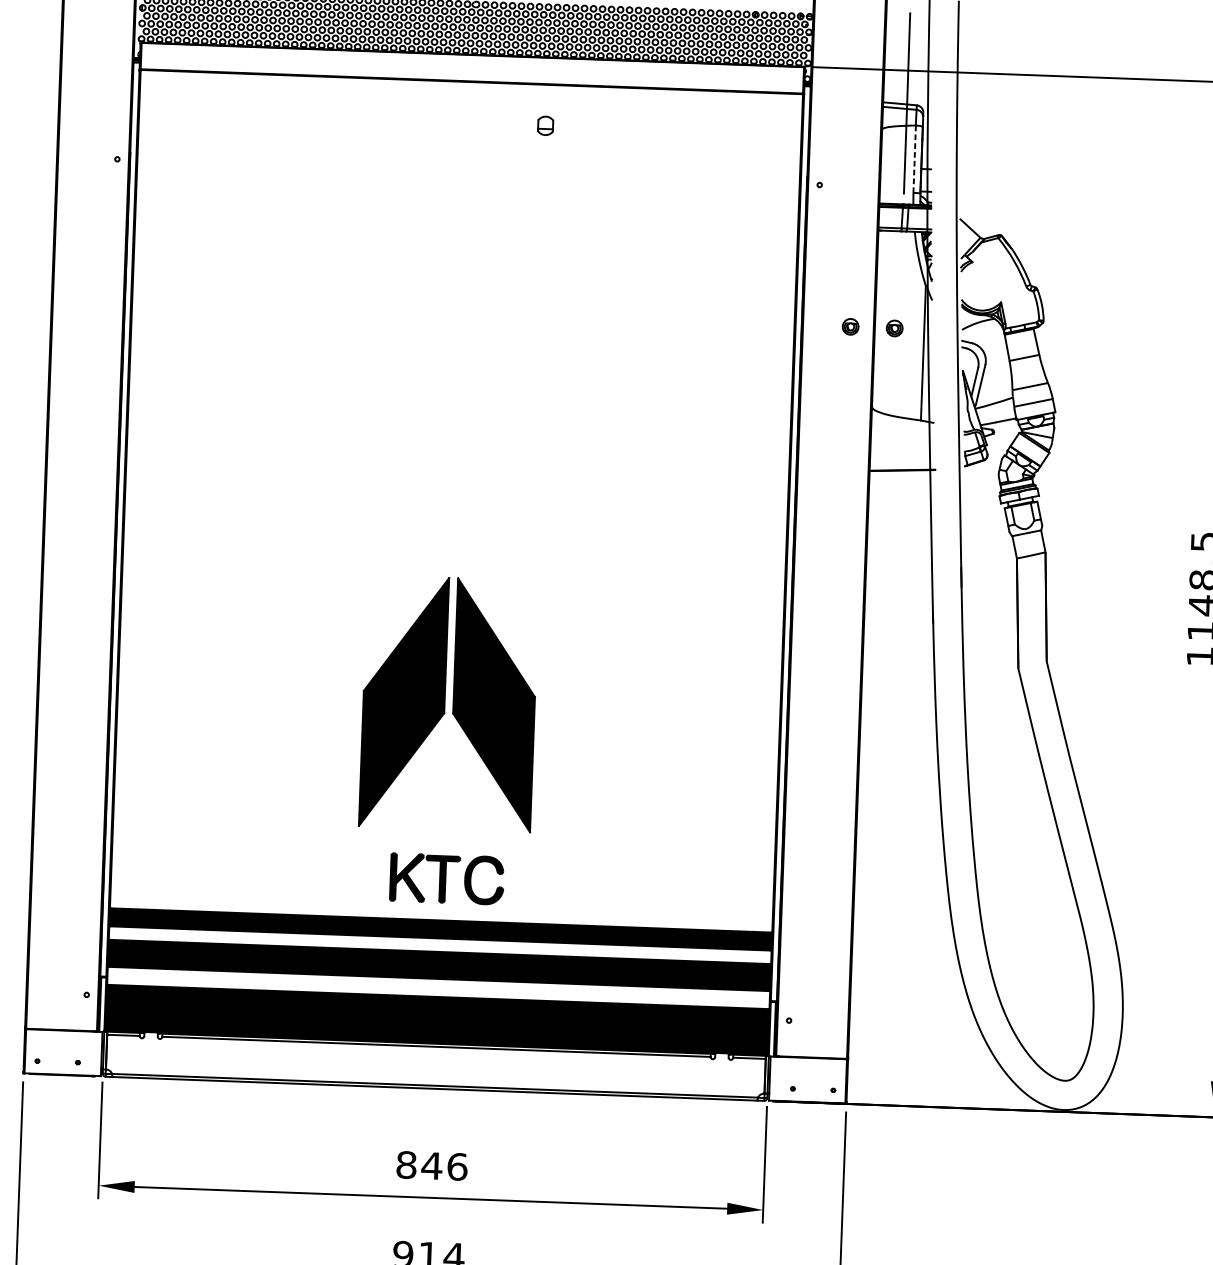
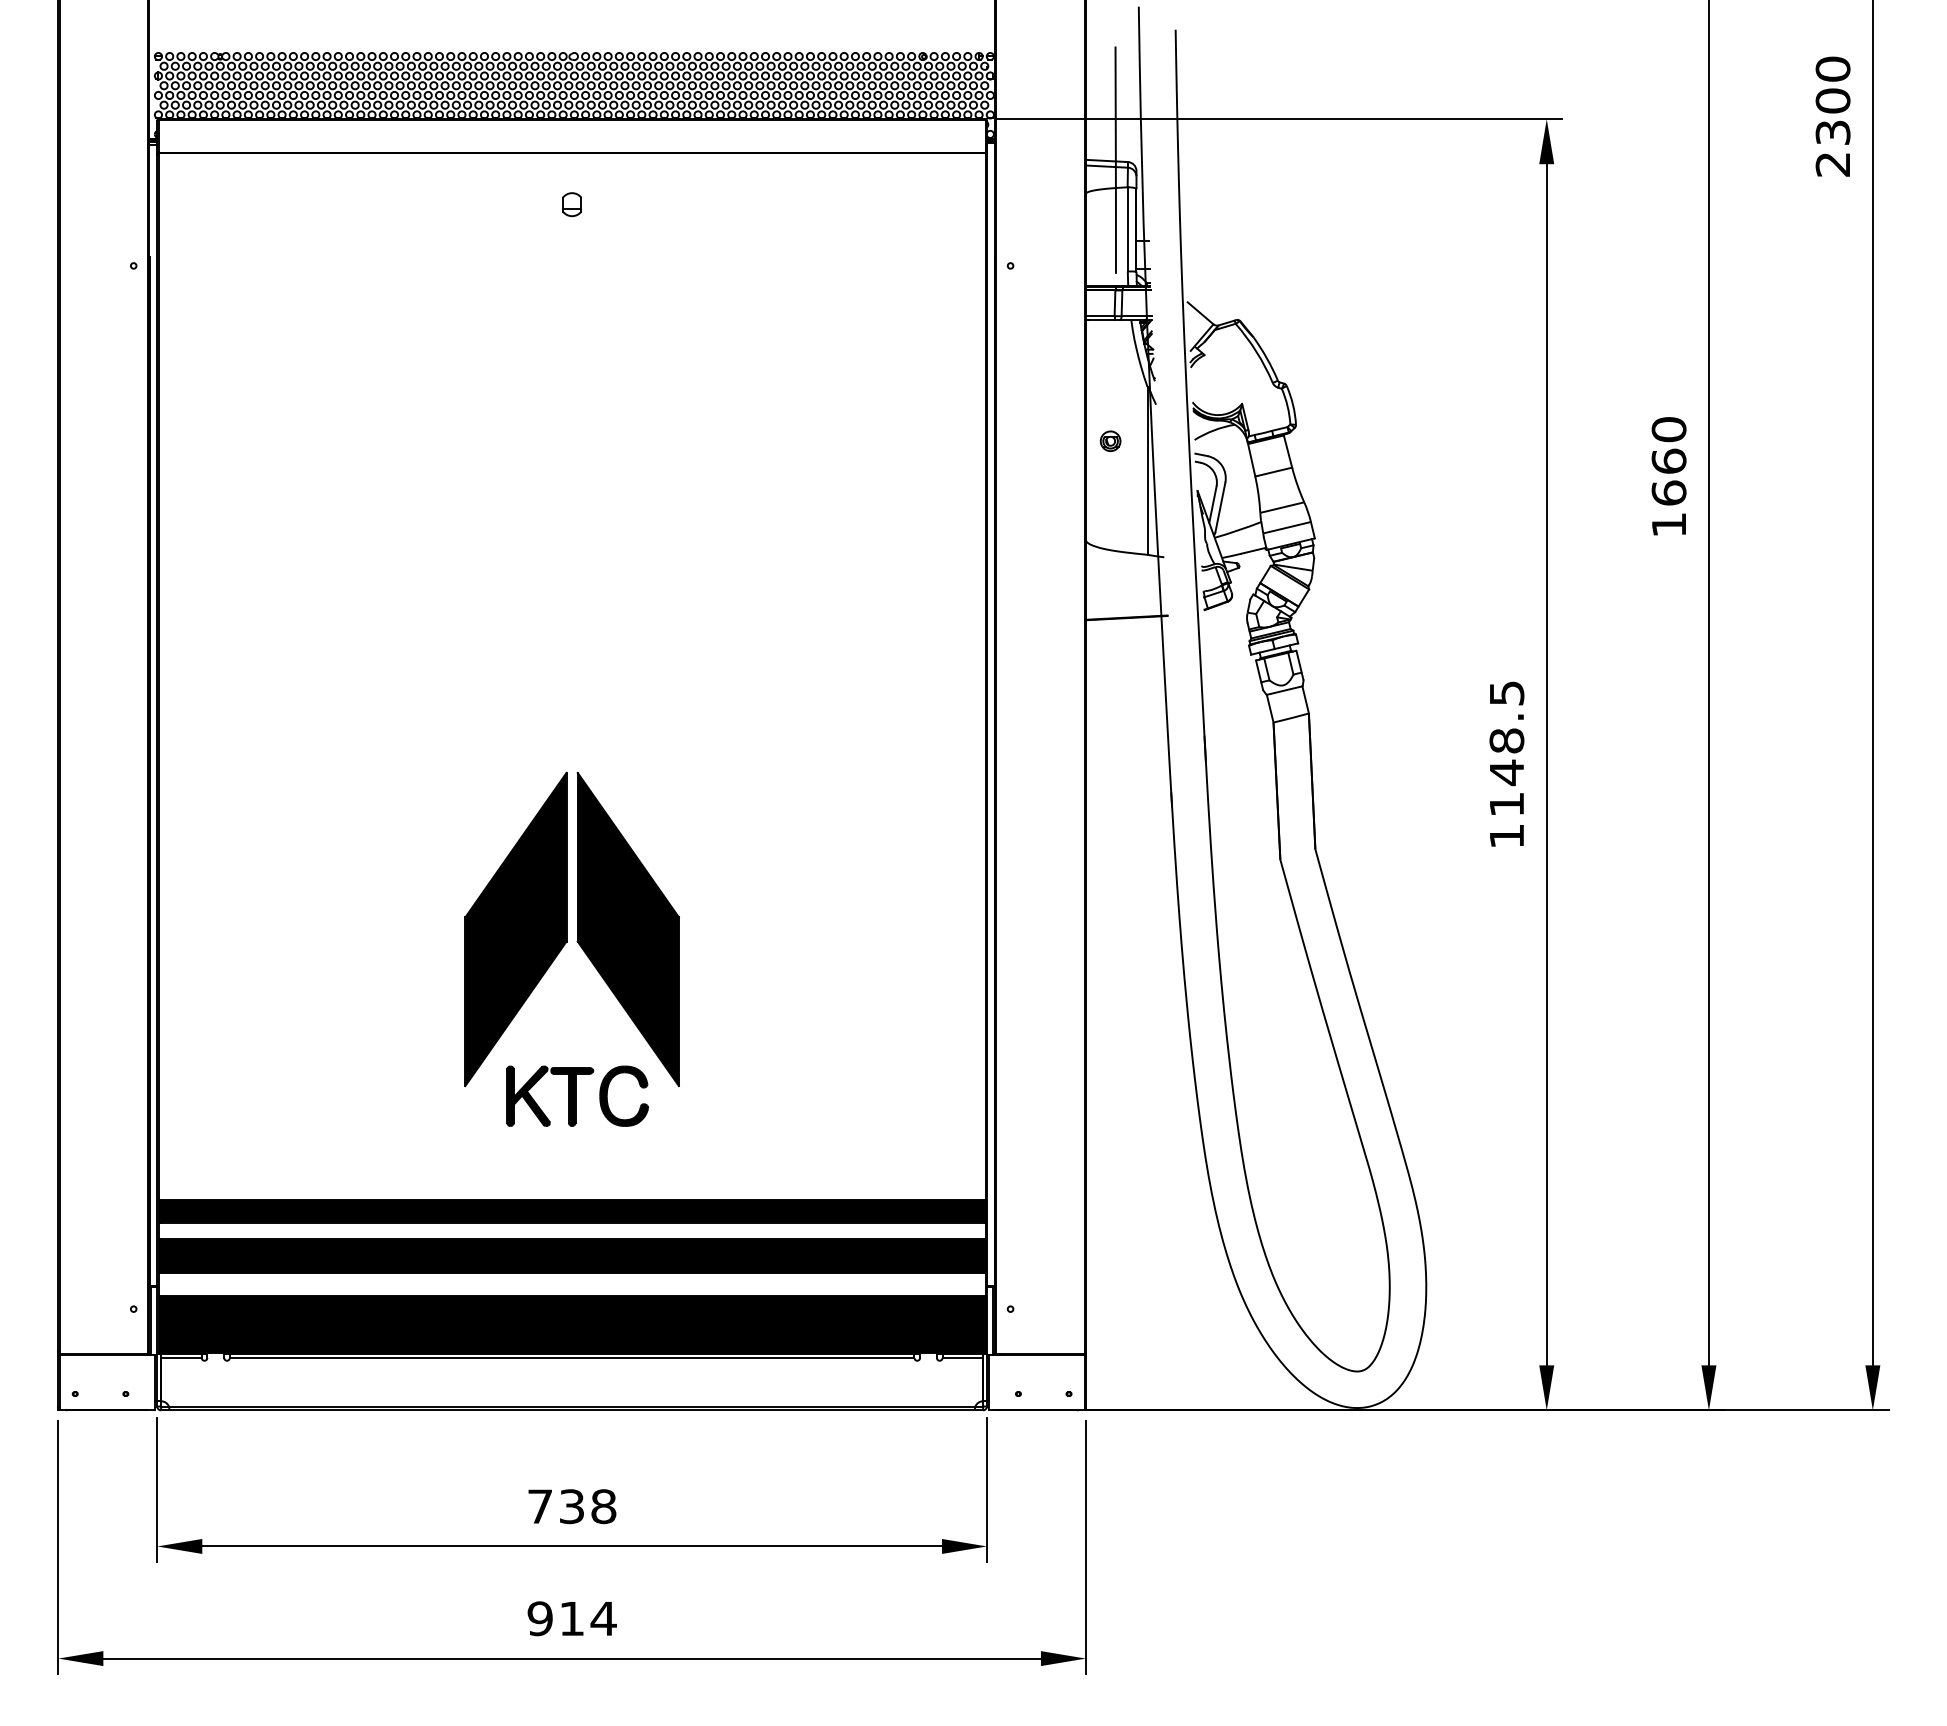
part: (545, 125) -> (571, 204), moved
line: (914, 158) -> (1127, 228), dashed -> solid
part: (850, 326) -> (1055, 440), removed
part: (446, 878) -> (577, 1095), moved
text: (432, 1165) -> (572, 1506), 846 -> 738

